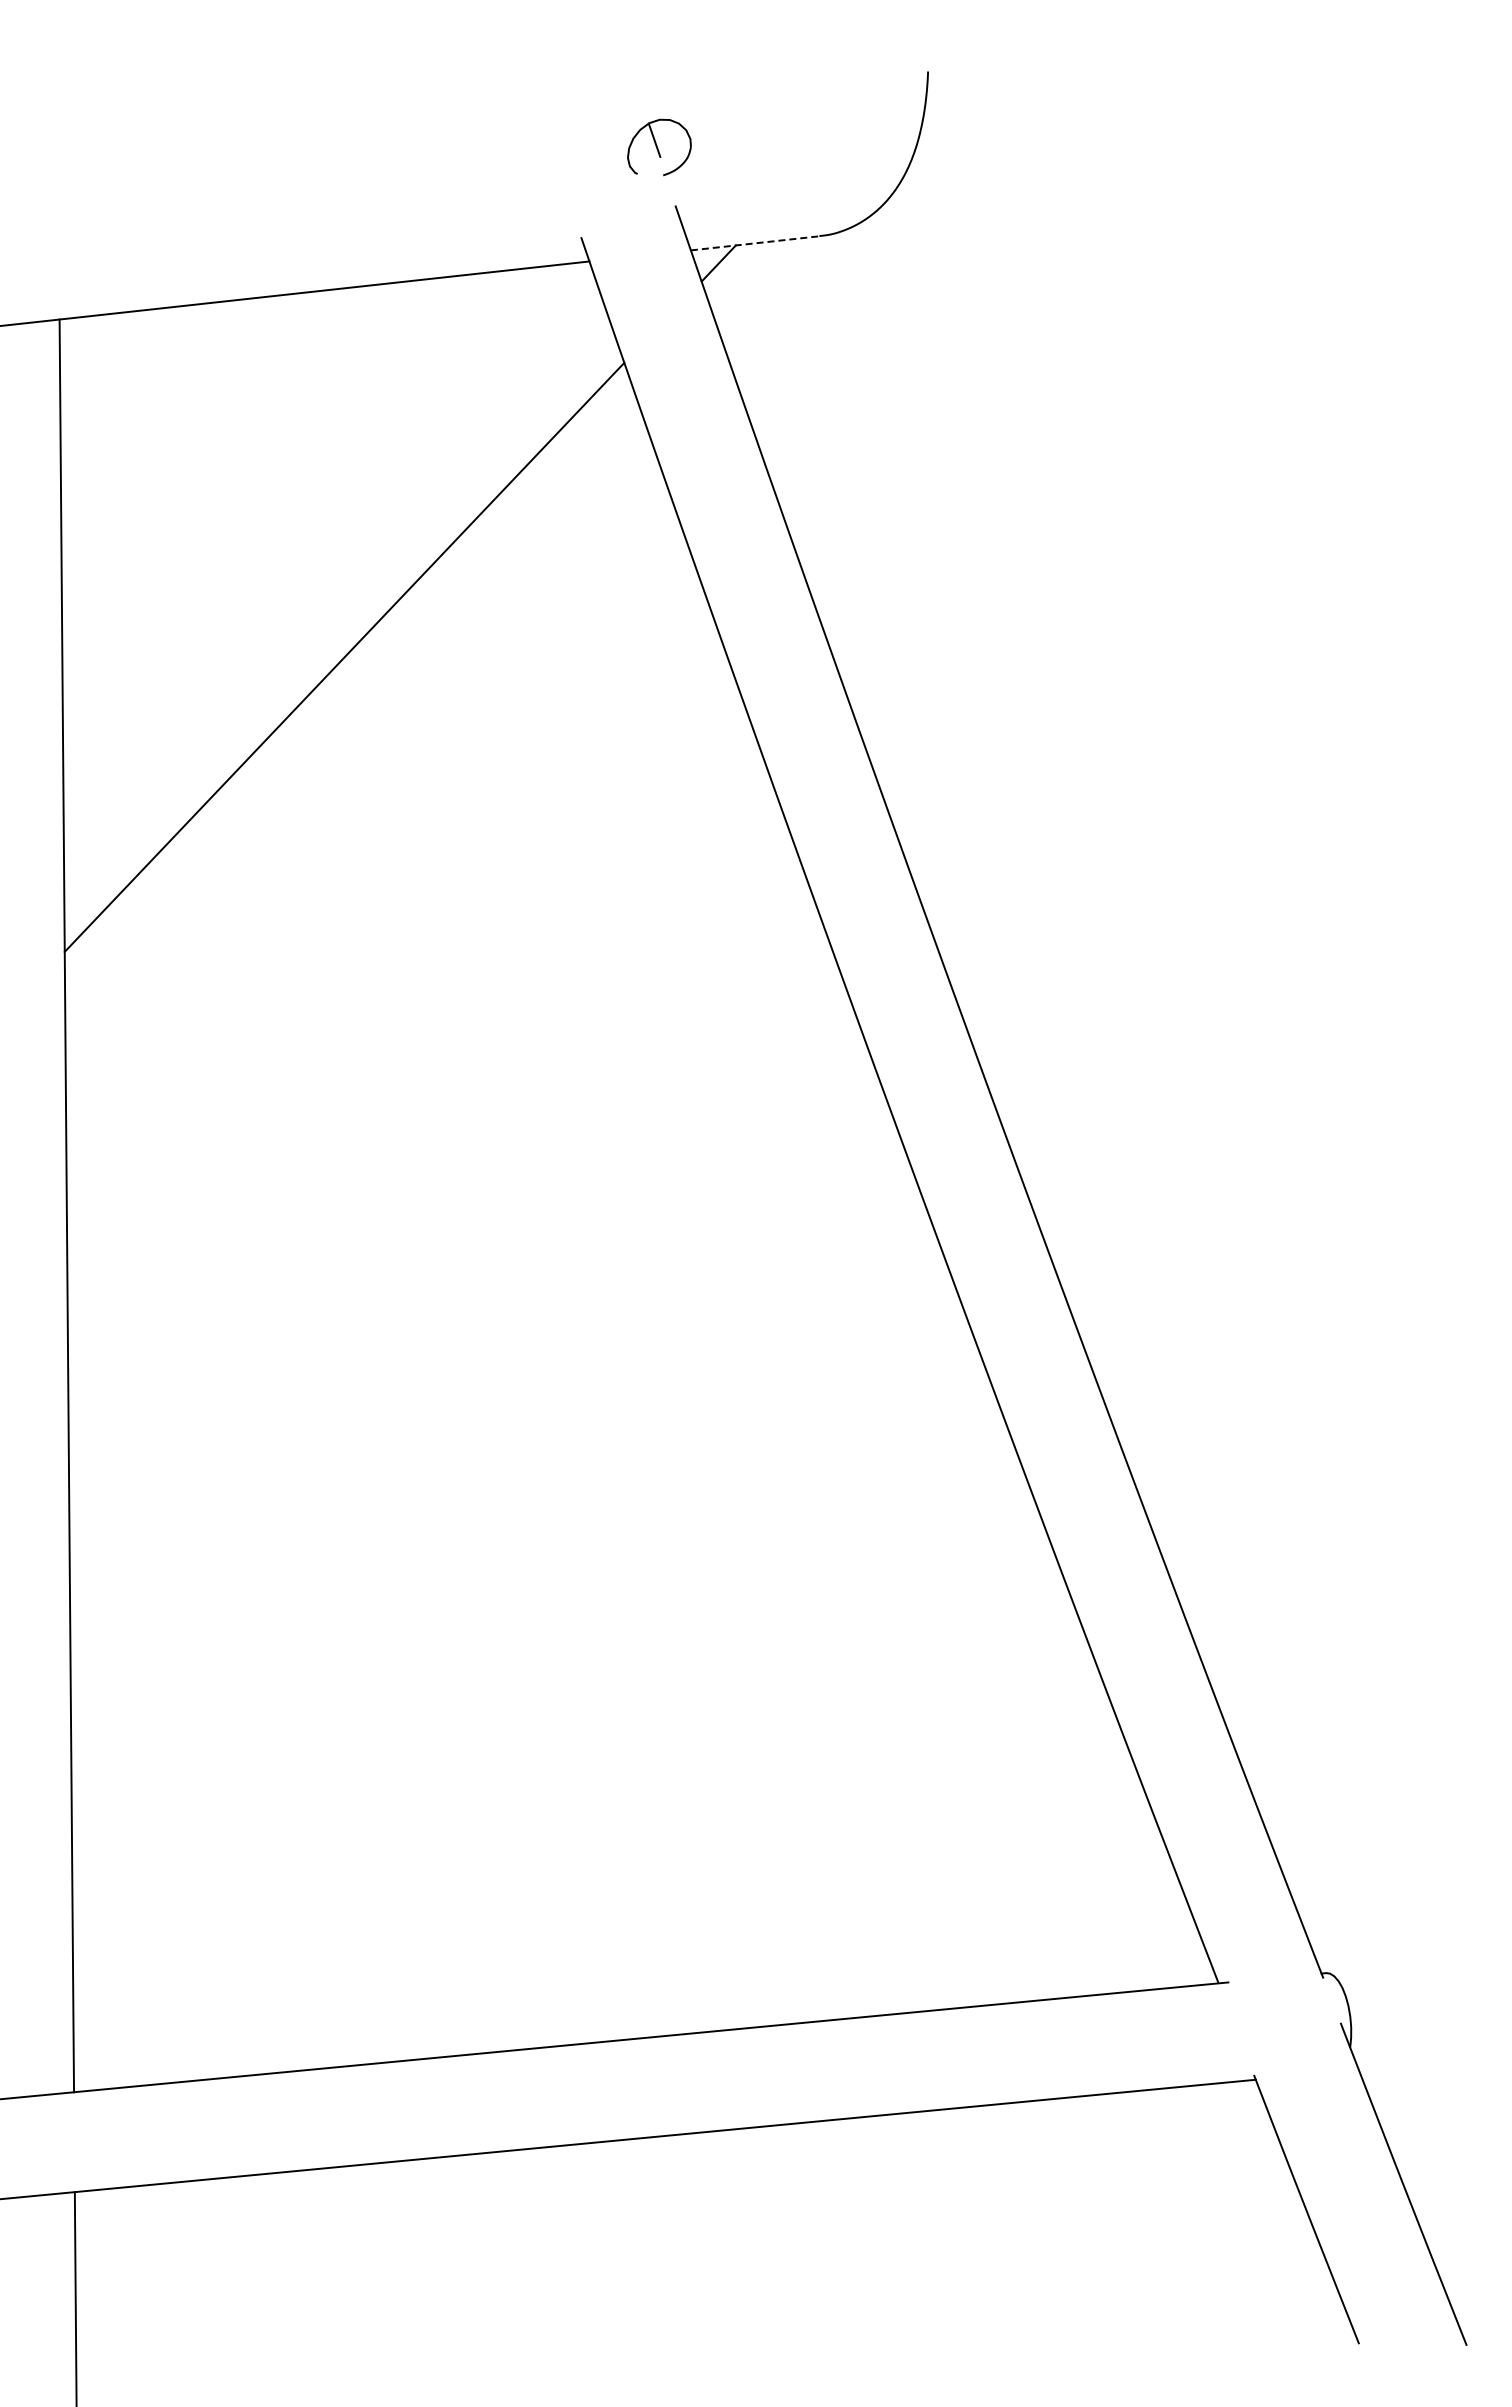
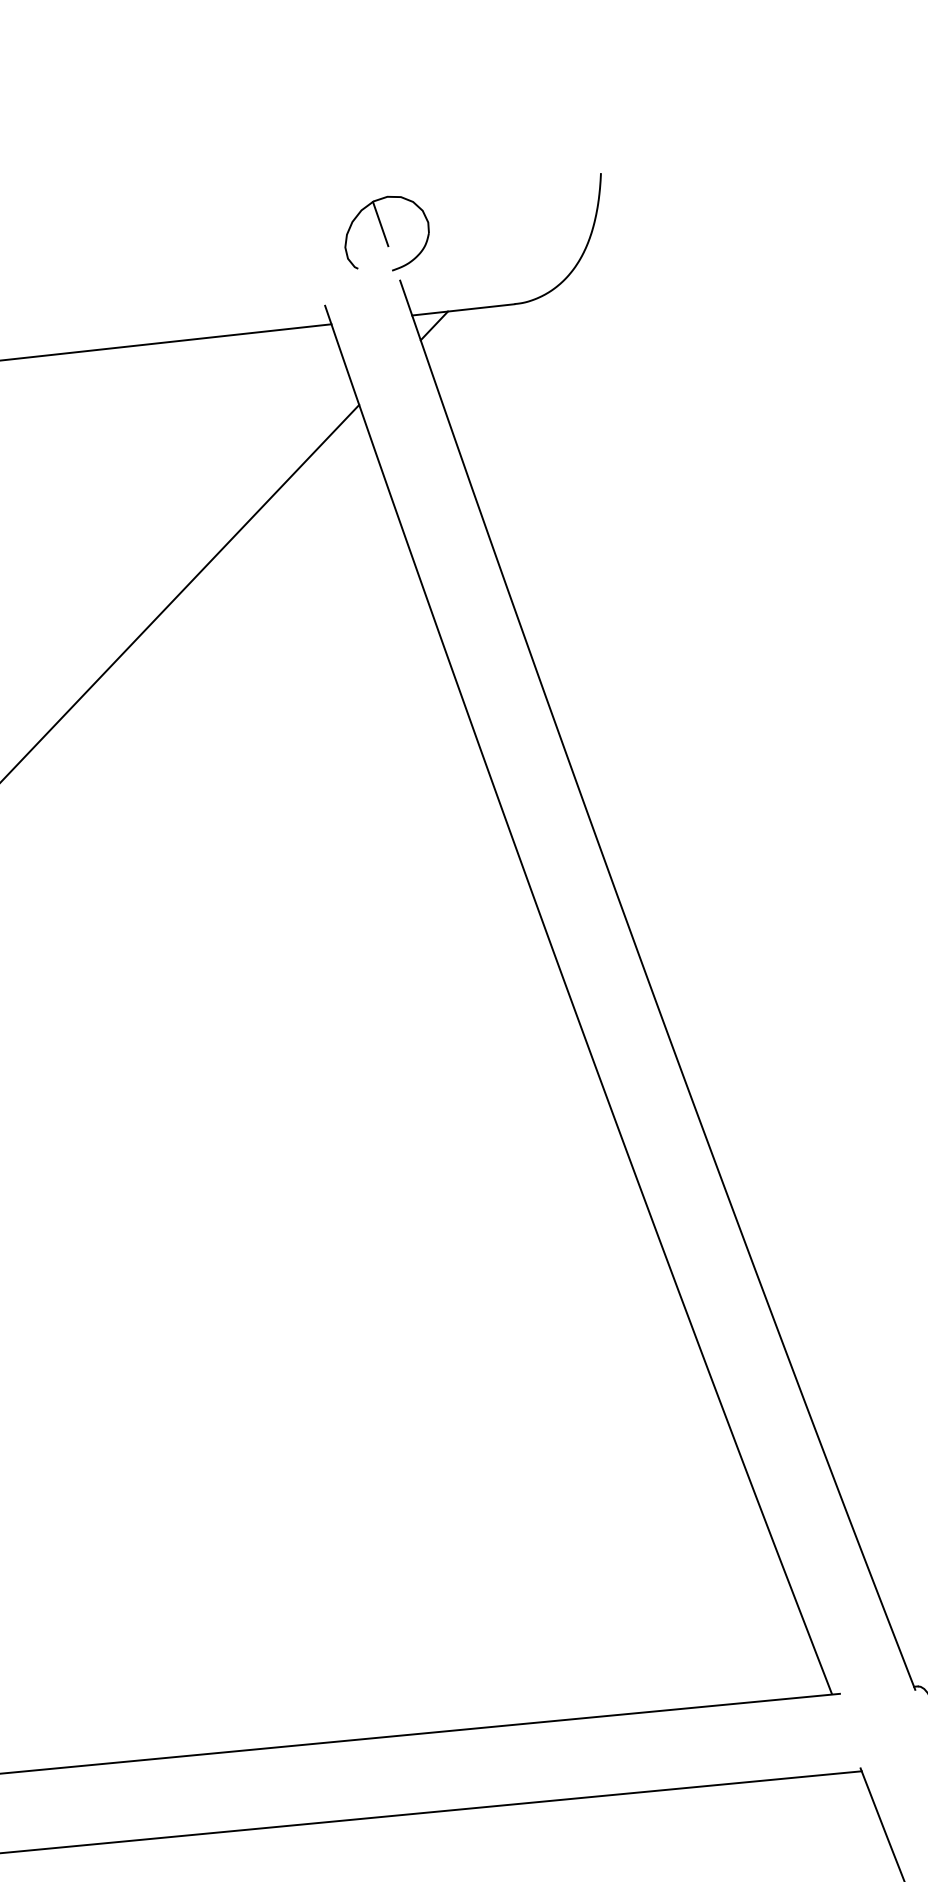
part: (659, 147) -> (387, 233), size x1.67
line: (755, 243) -> (463, 309), dashed -> solid

